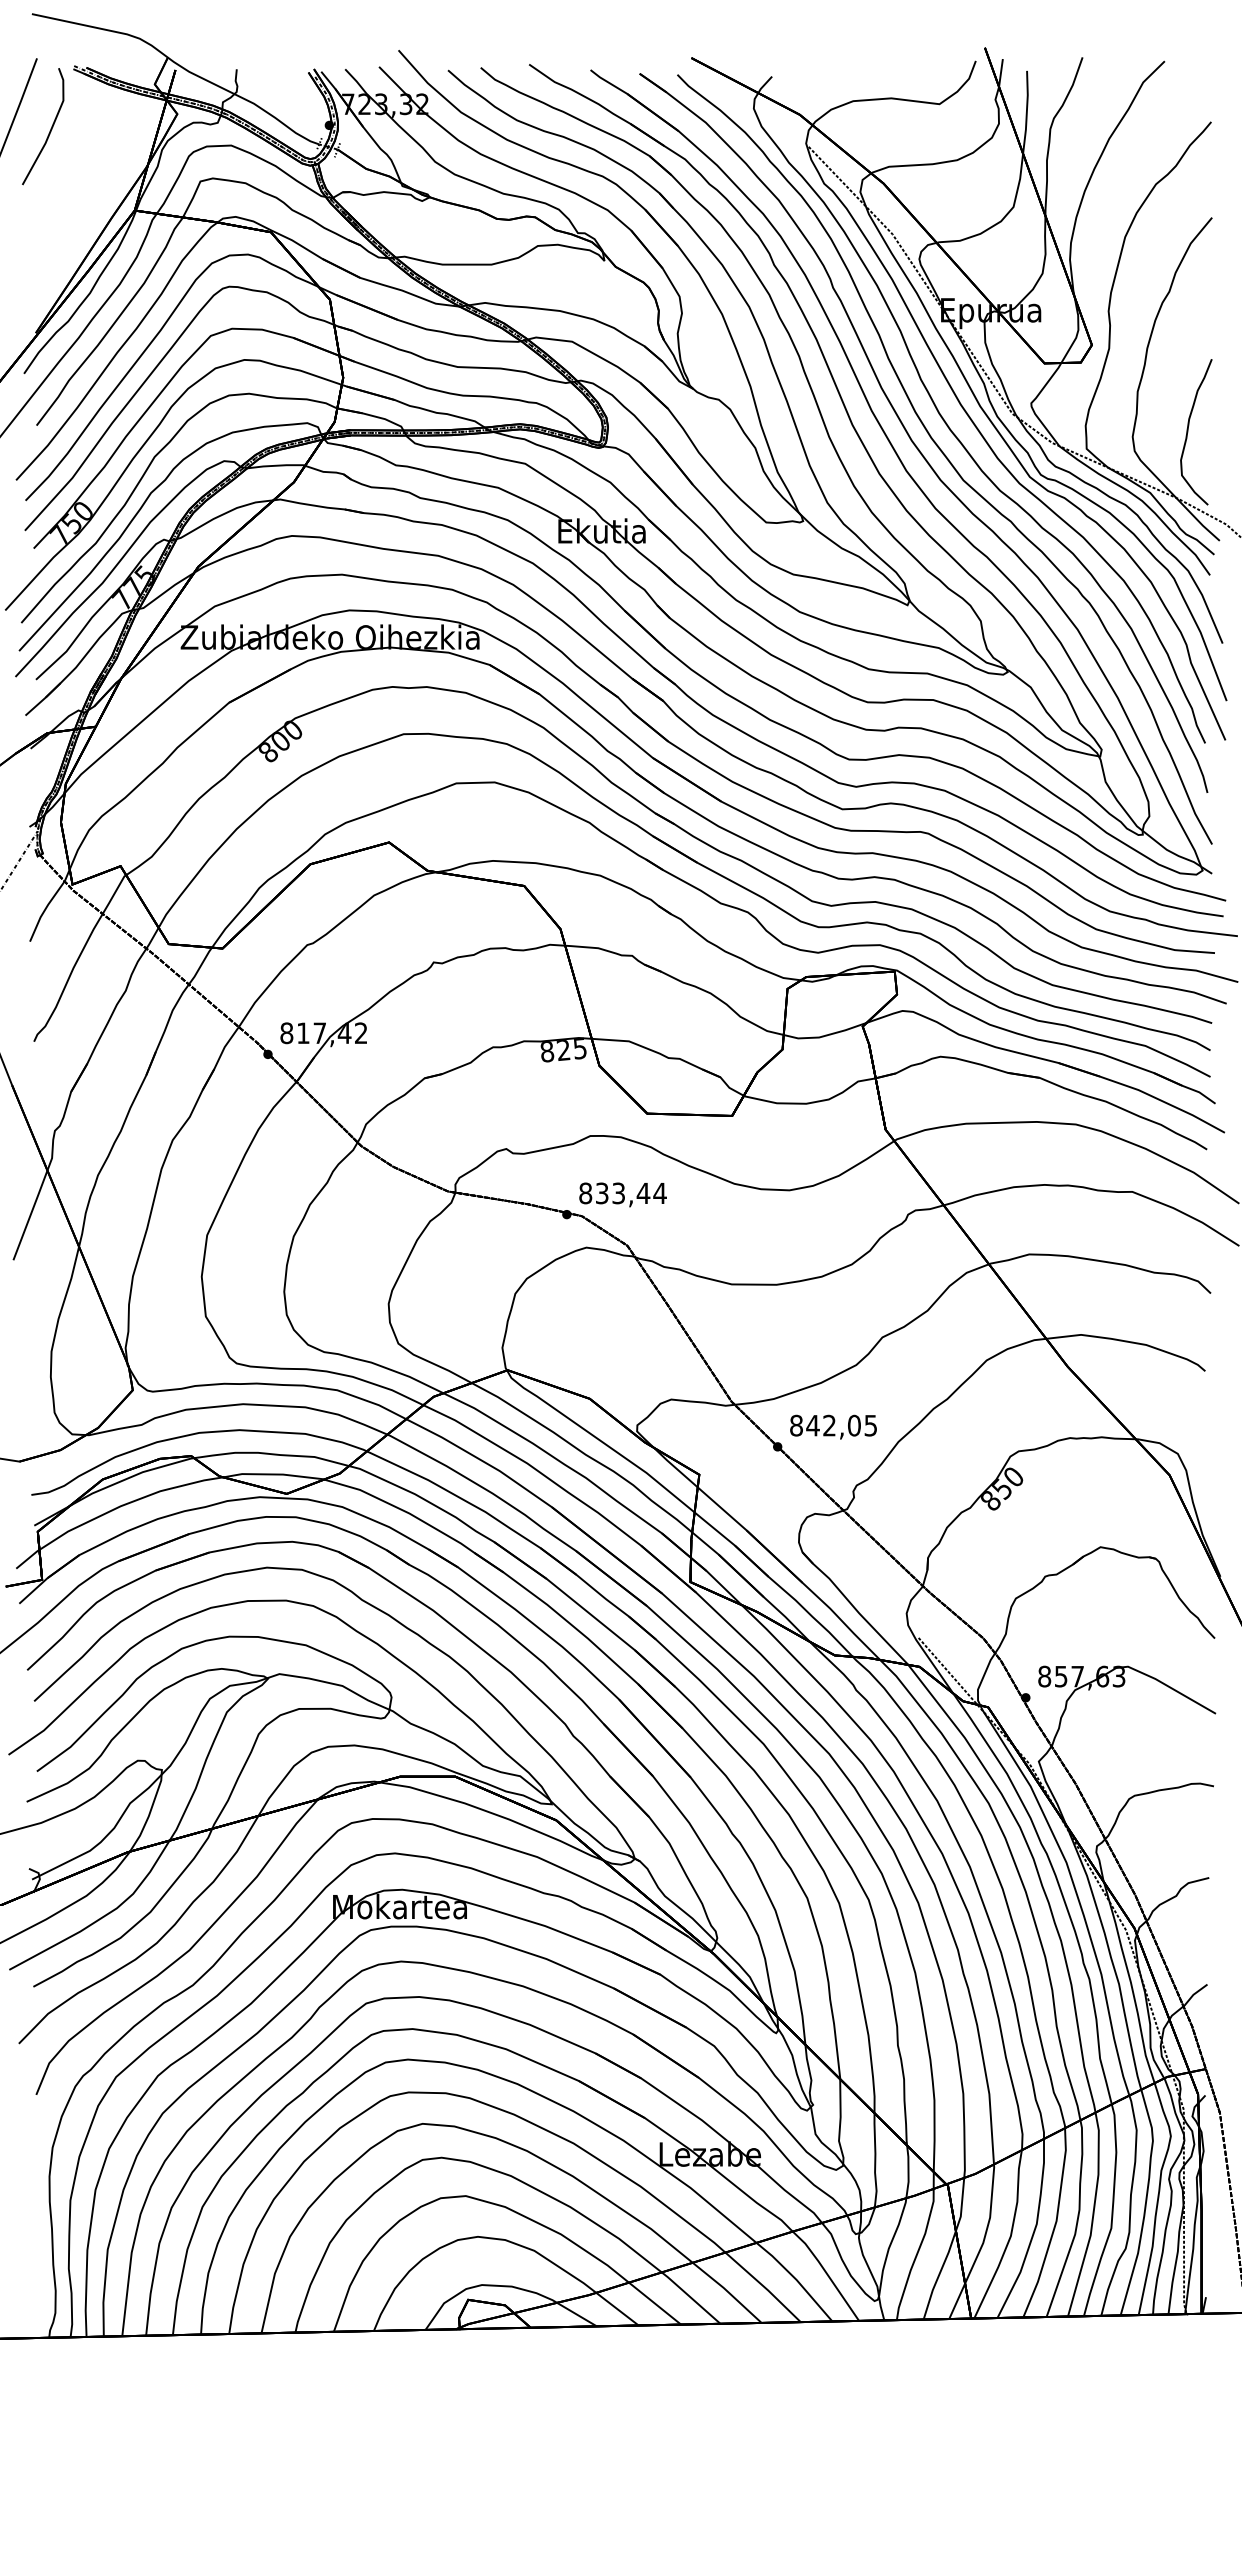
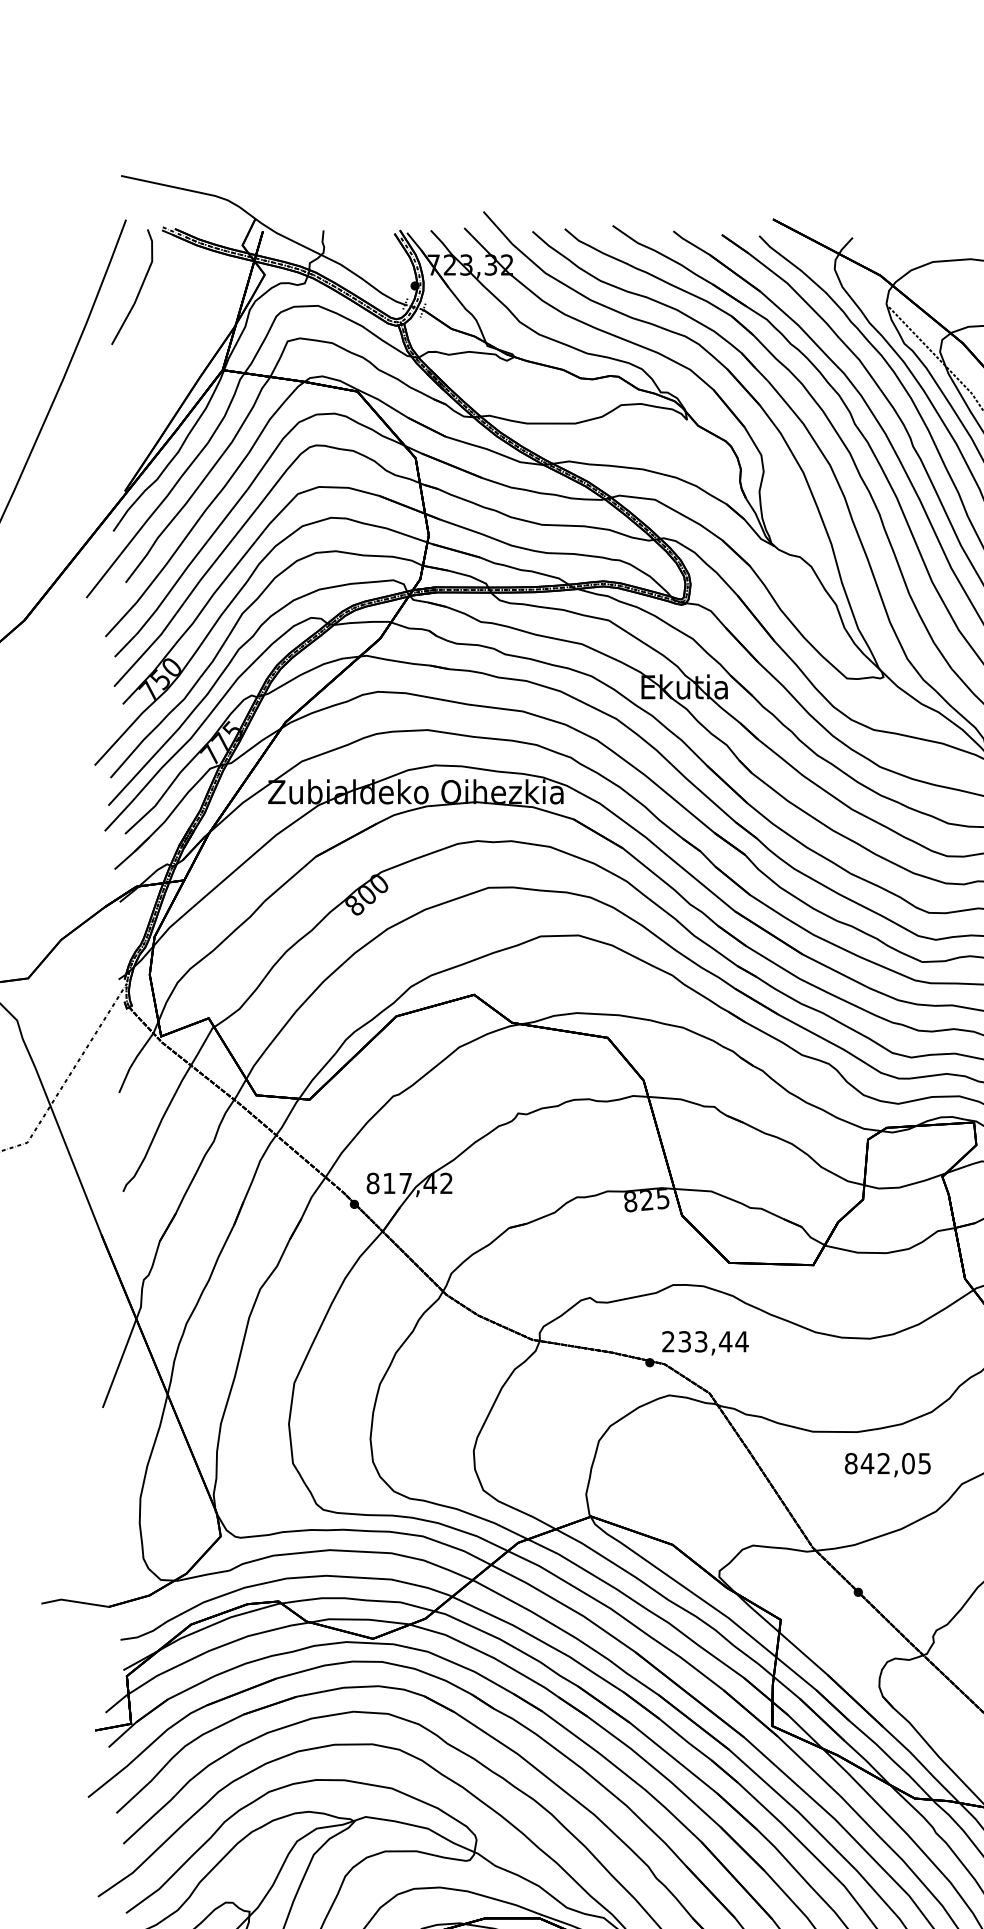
text: (585, 1193) -> (668, 1341), 833,44 -> 233,44
text: (833, 1426) -> (887, 1464), moved

